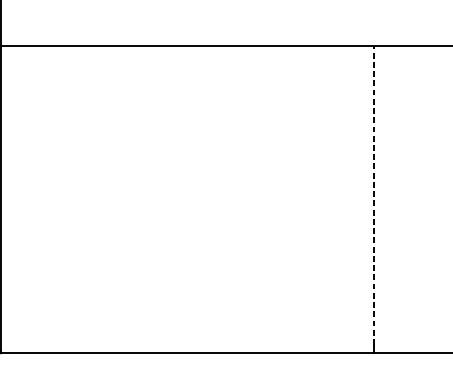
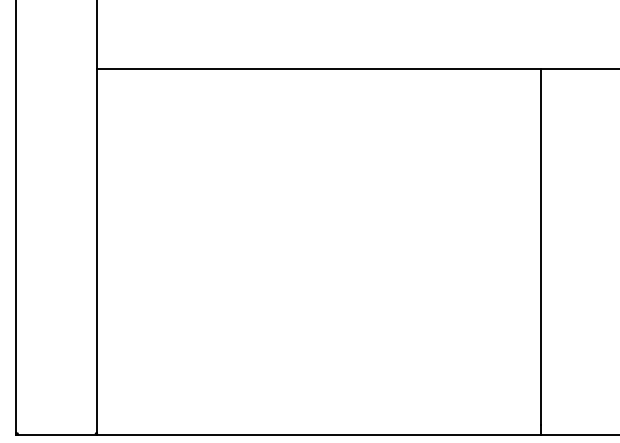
line: (373, 195) -> (540, 246), dashed -> solid

